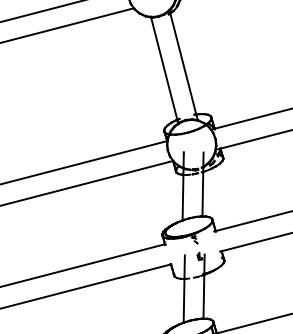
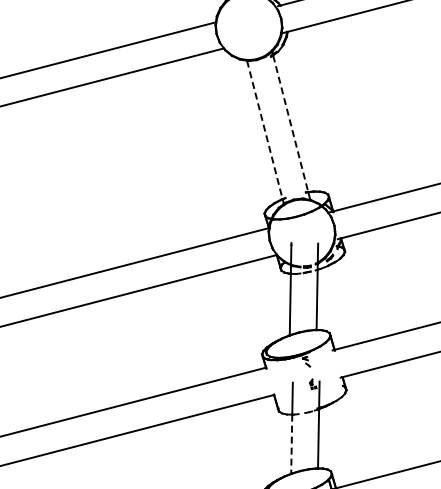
line: (183, 64) -> (290, 124), solid -> dashed
line: (163, 68) -> (264, 130), solid -> dashed
line: (183, 301) -> (291, 444), solid -> dashed

